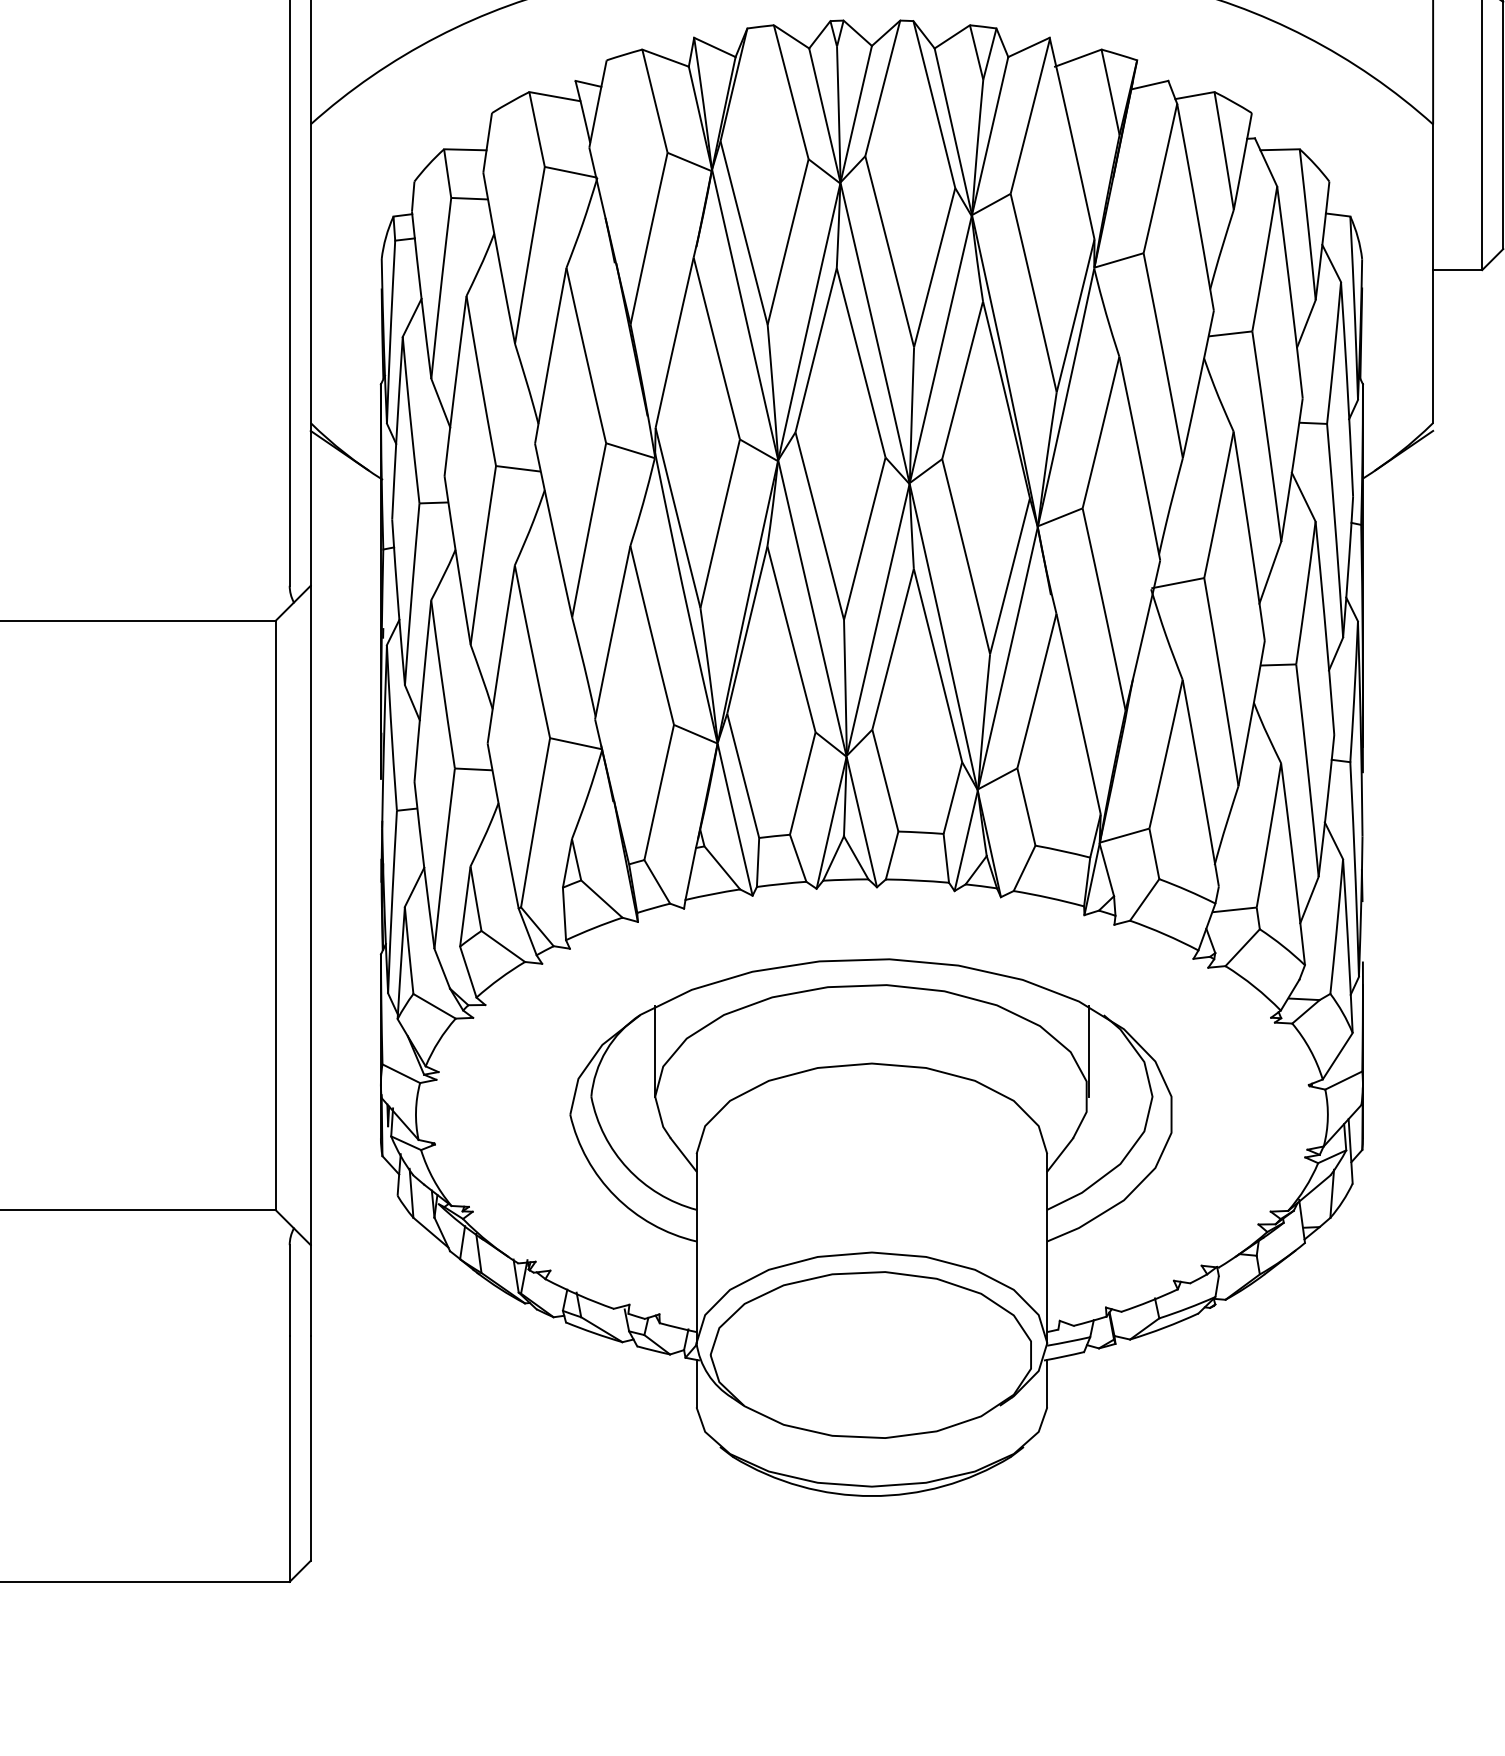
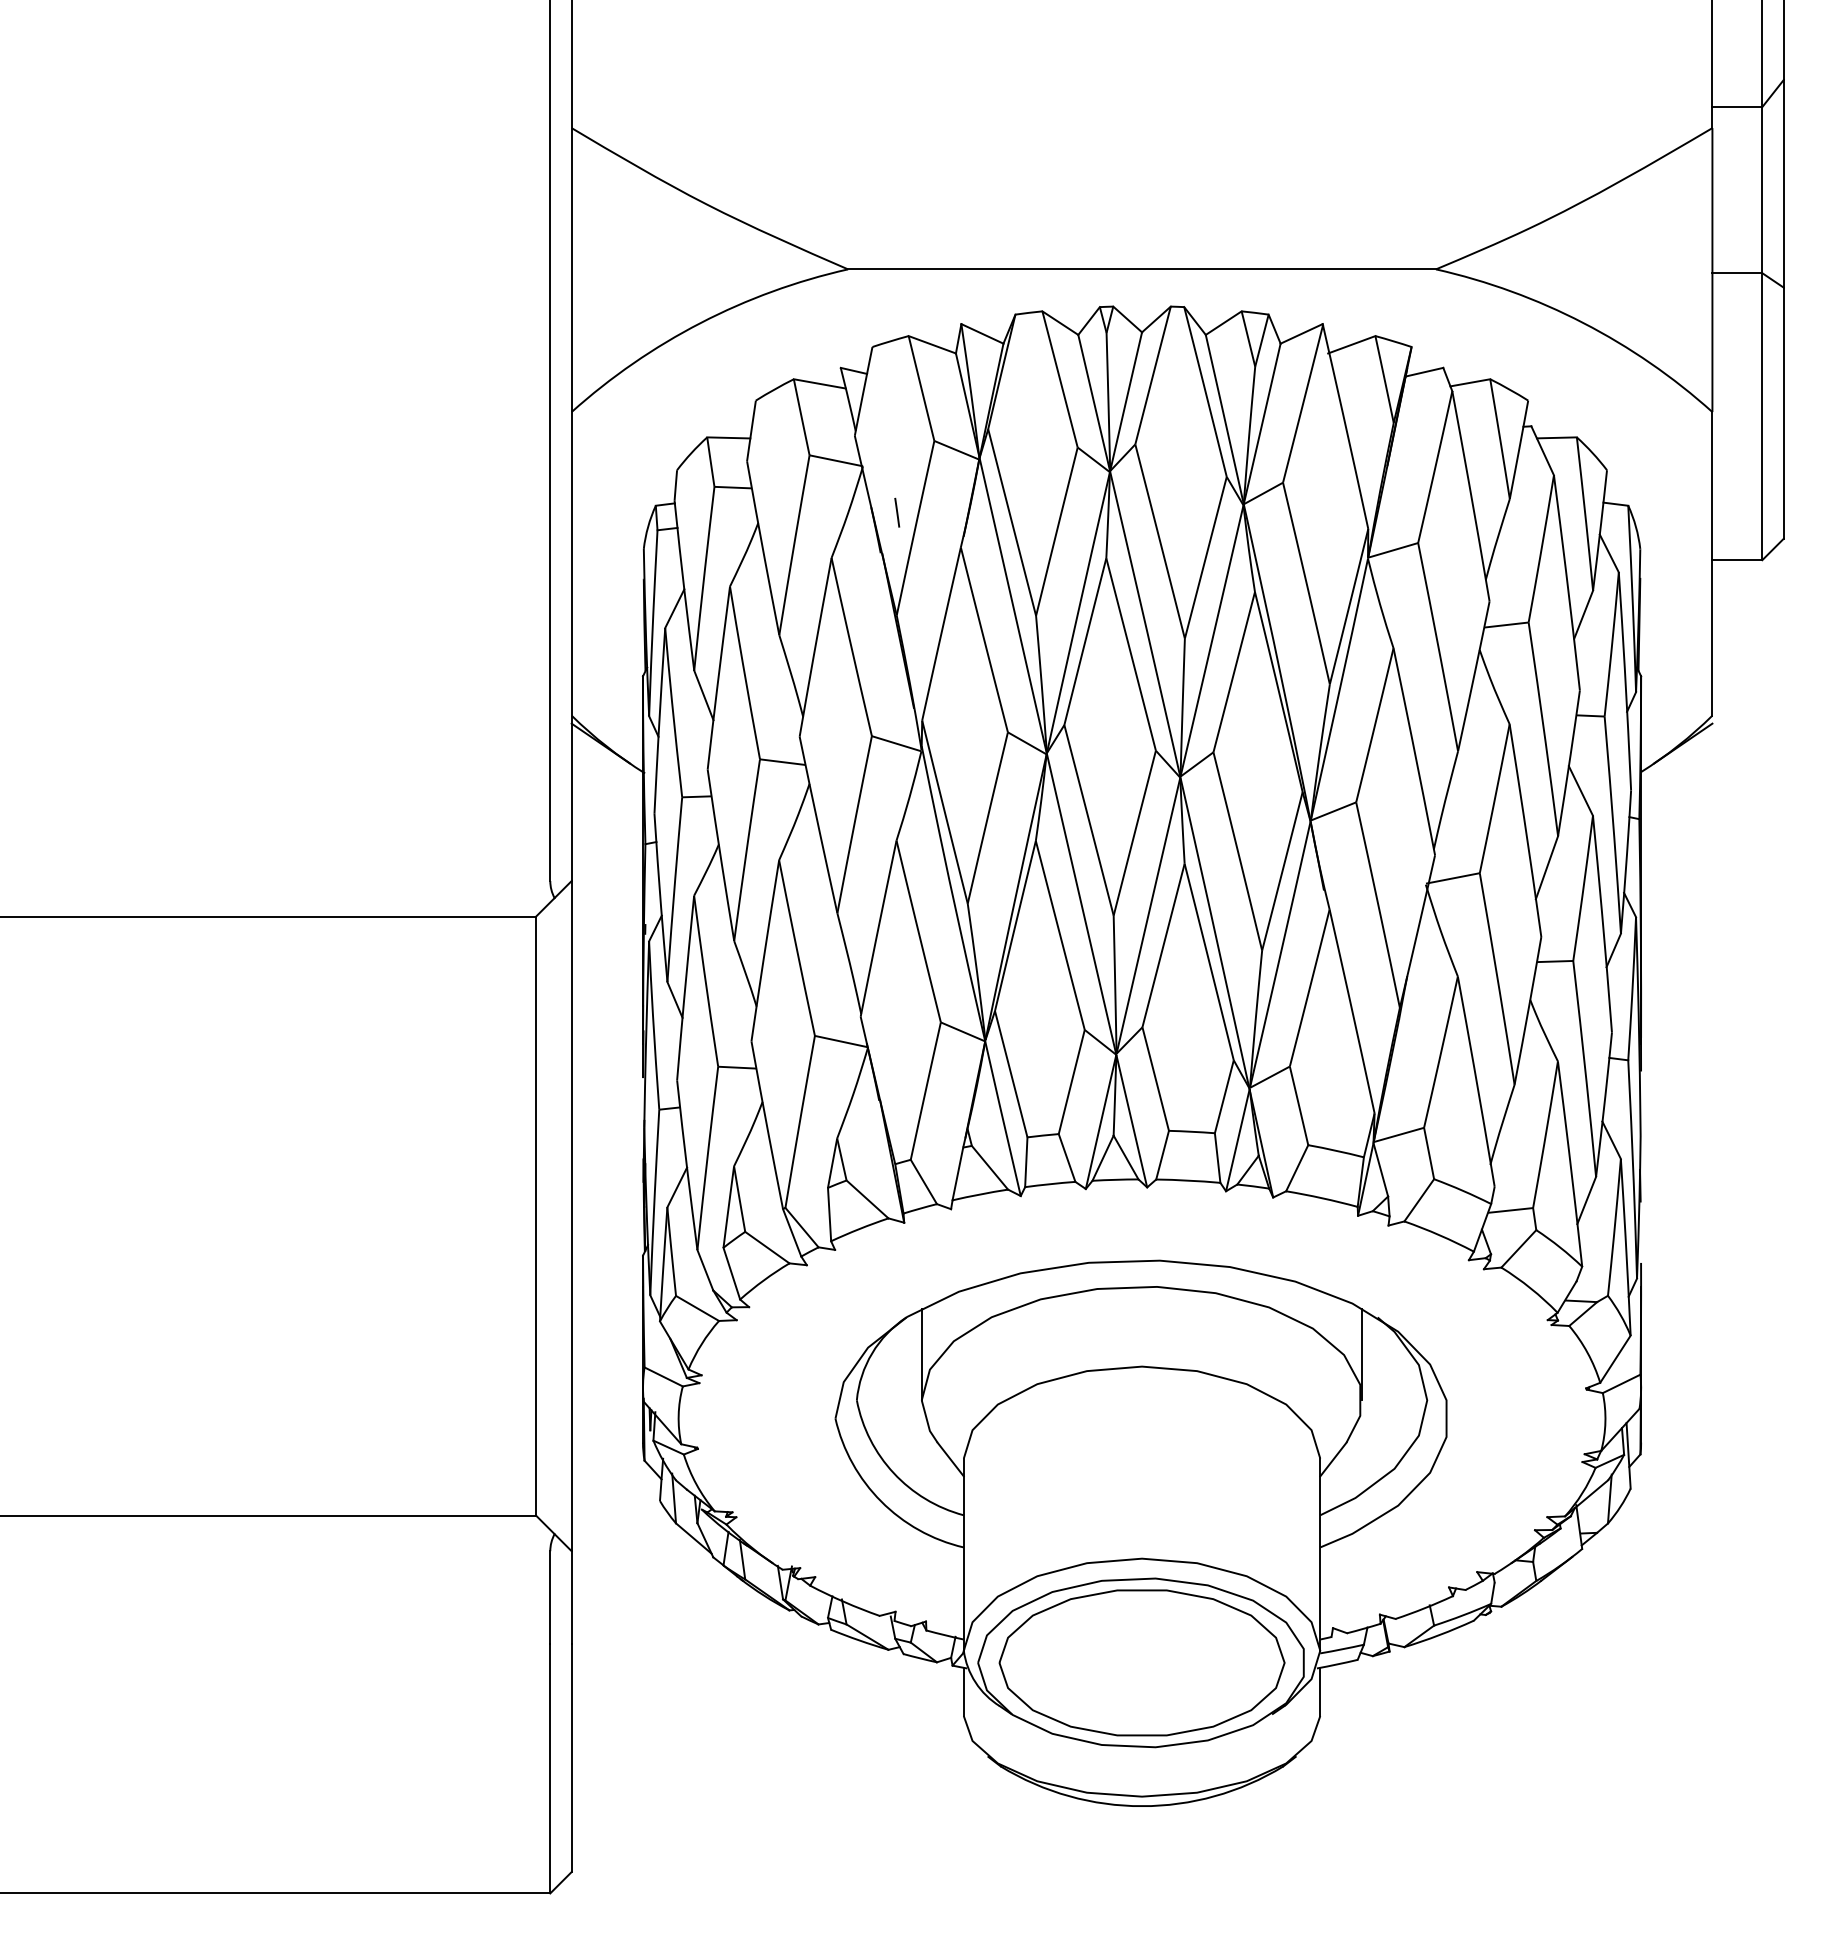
line: (631, 223) -> (897, 512), added
part: (871, 1354) -> (1141, 1662), added

